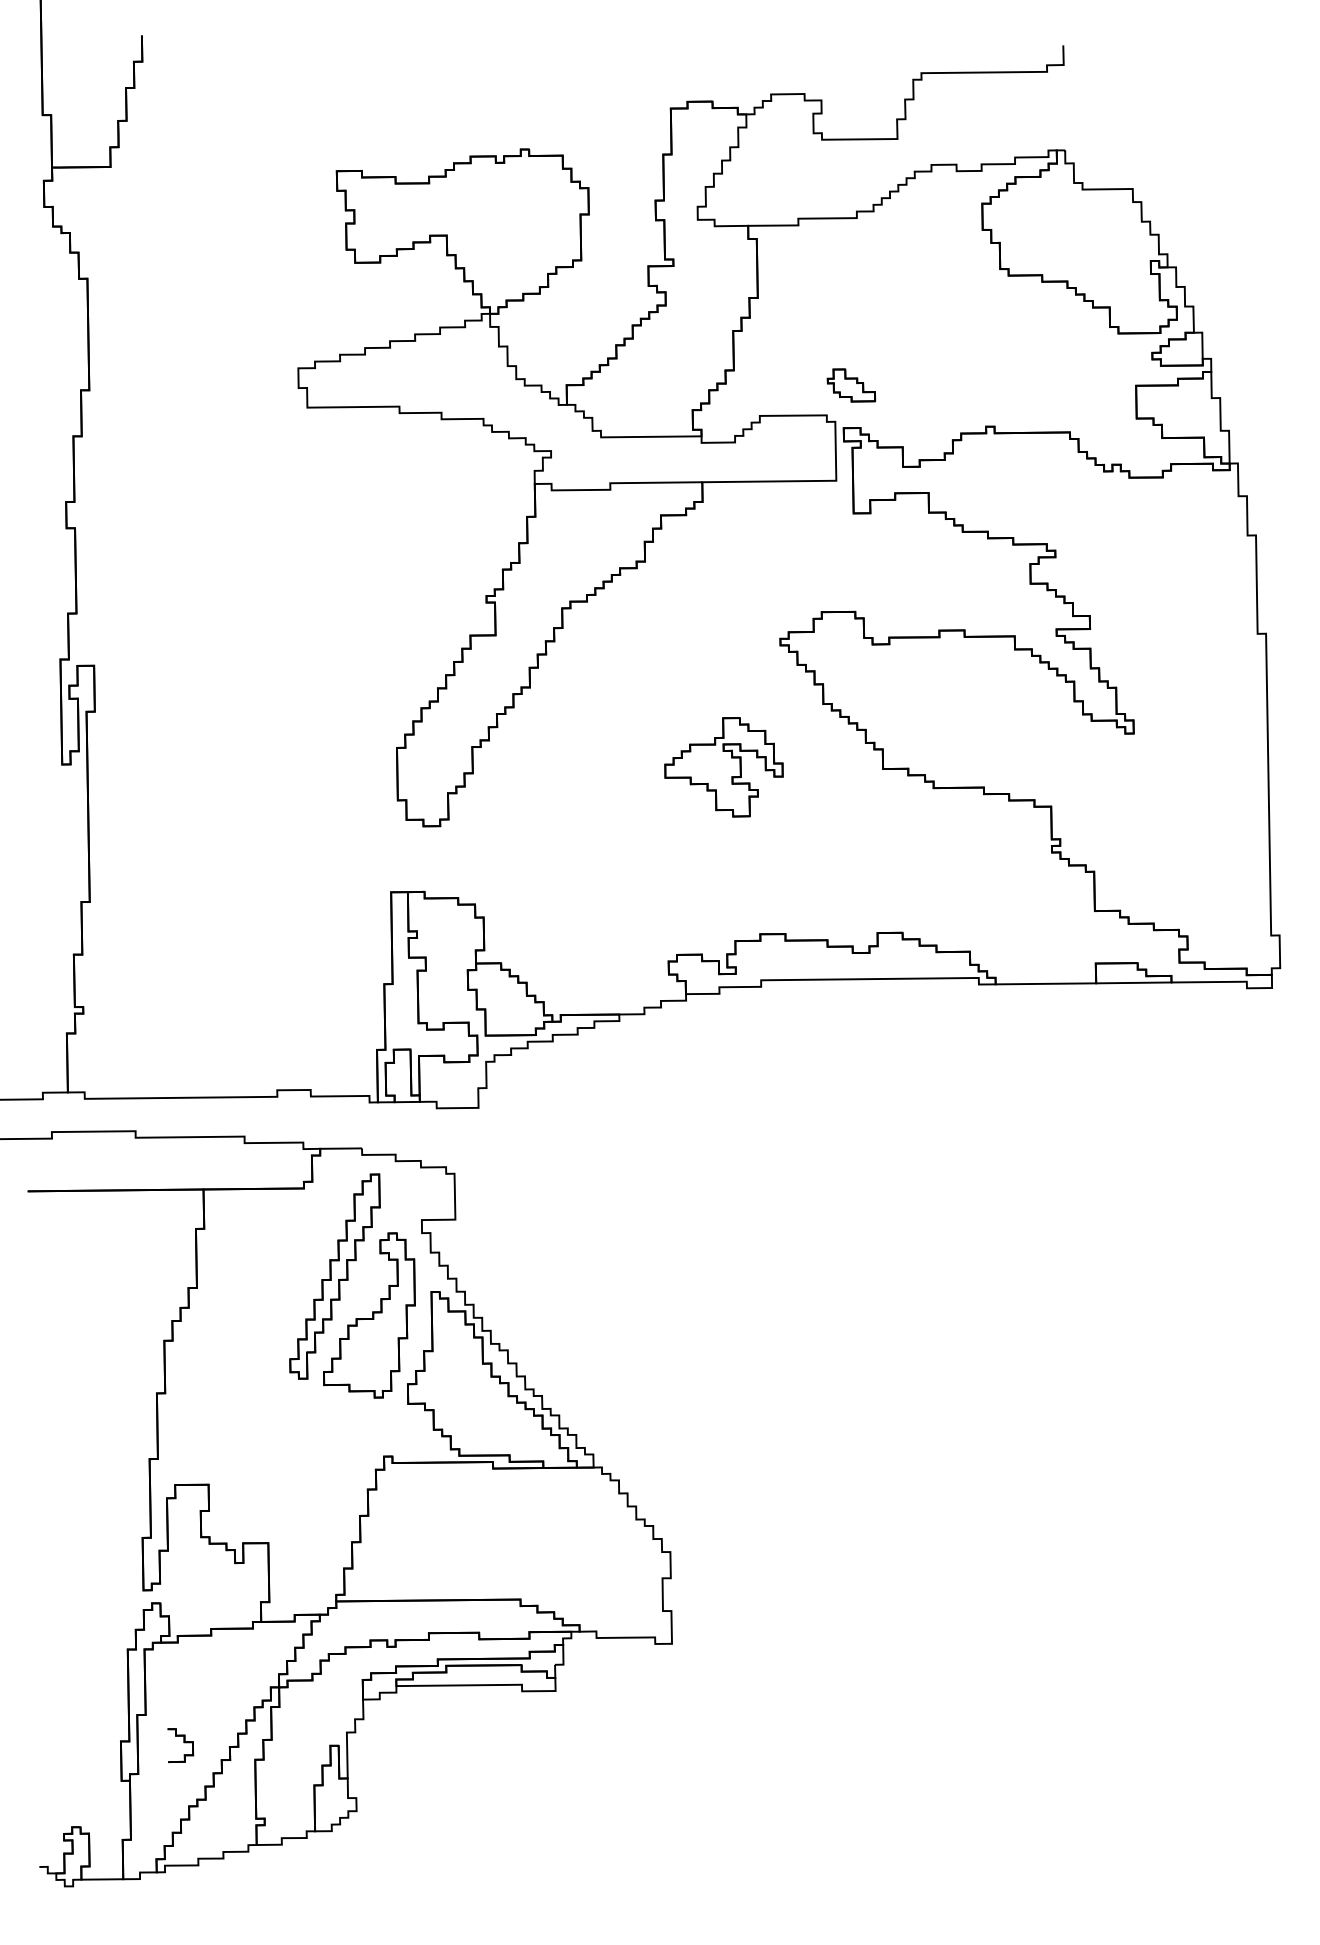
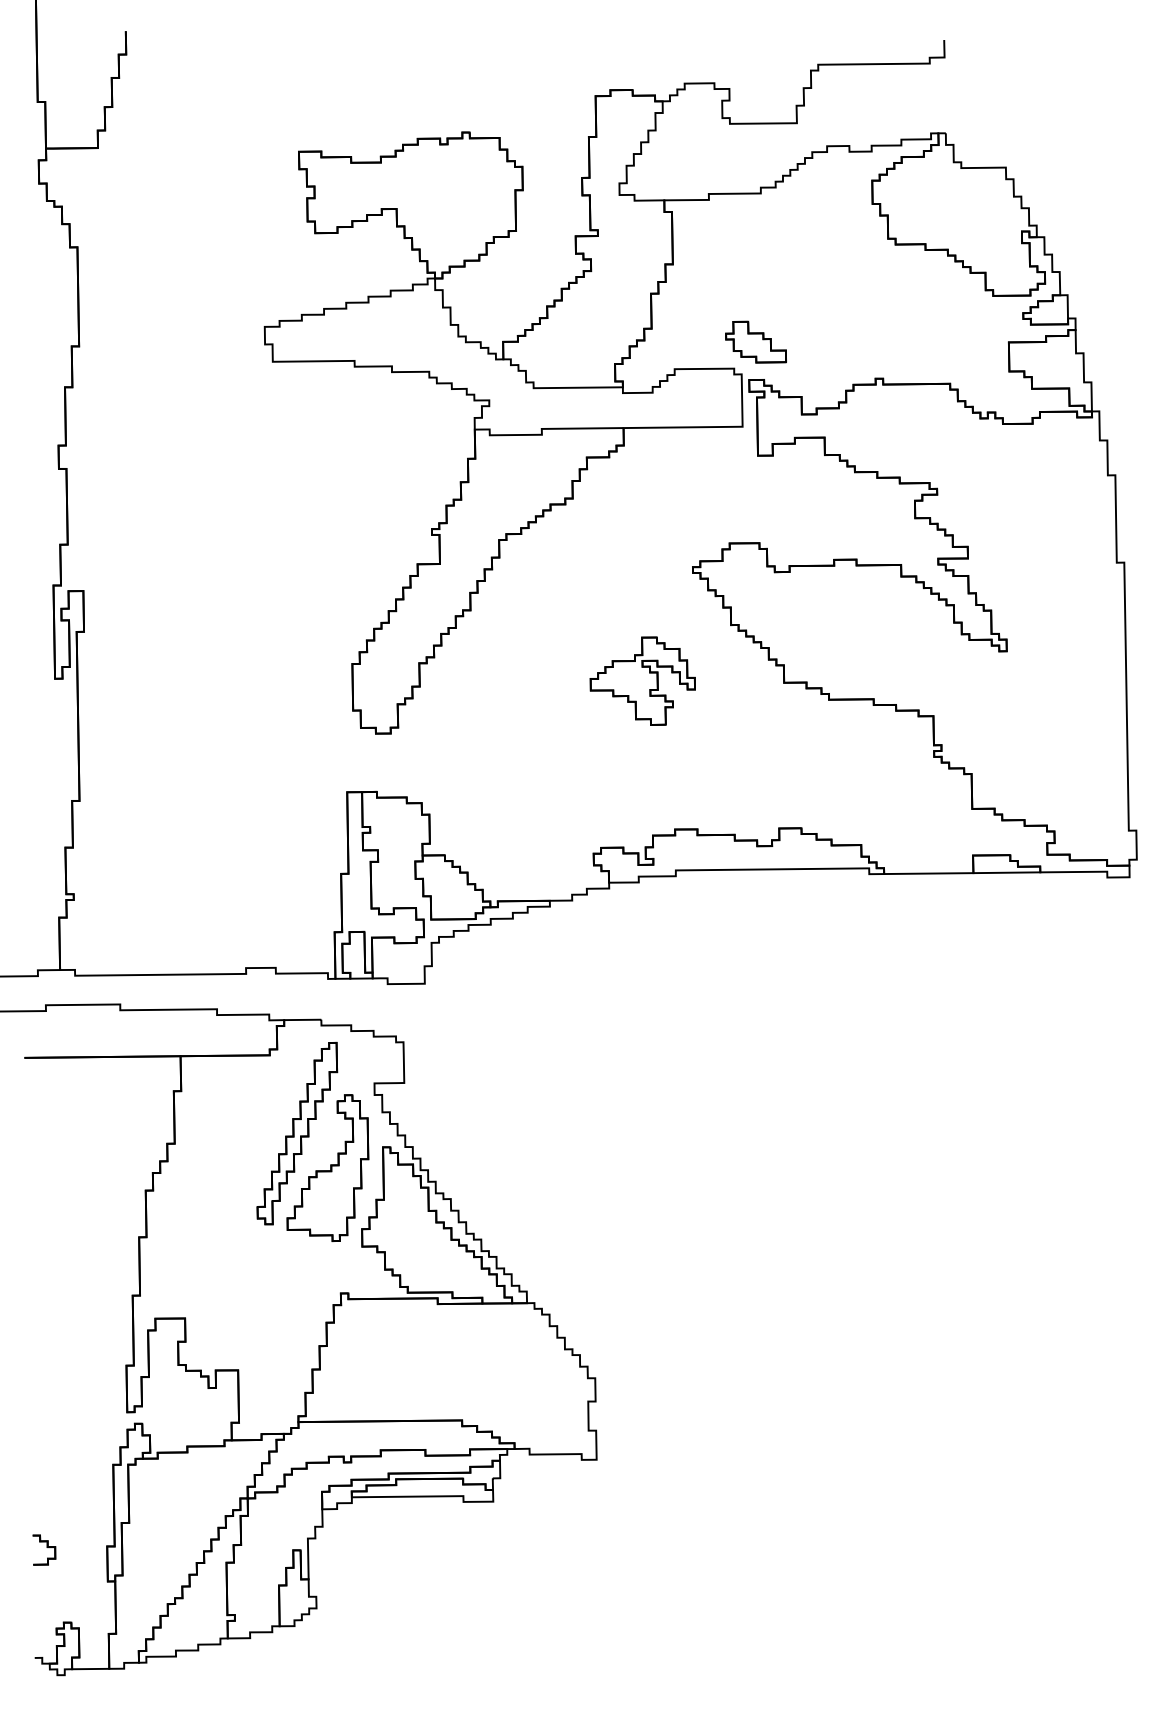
part: (850, 384) -> (755, 341), size x1.43
part: (180, 1744) -> (44, 1549), moved

